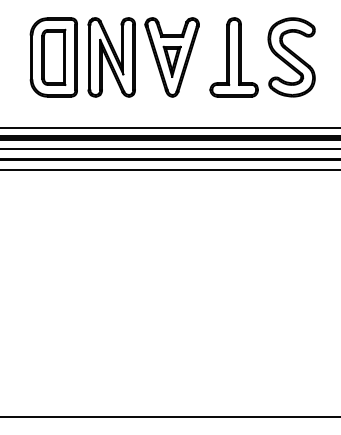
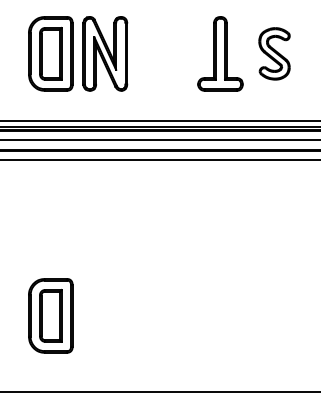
part: (172, 57) -> (162, 53), removed
part: (291, 57) -> (274, 53), size x0.7
part: (53, 335) -> (50, 315), added

